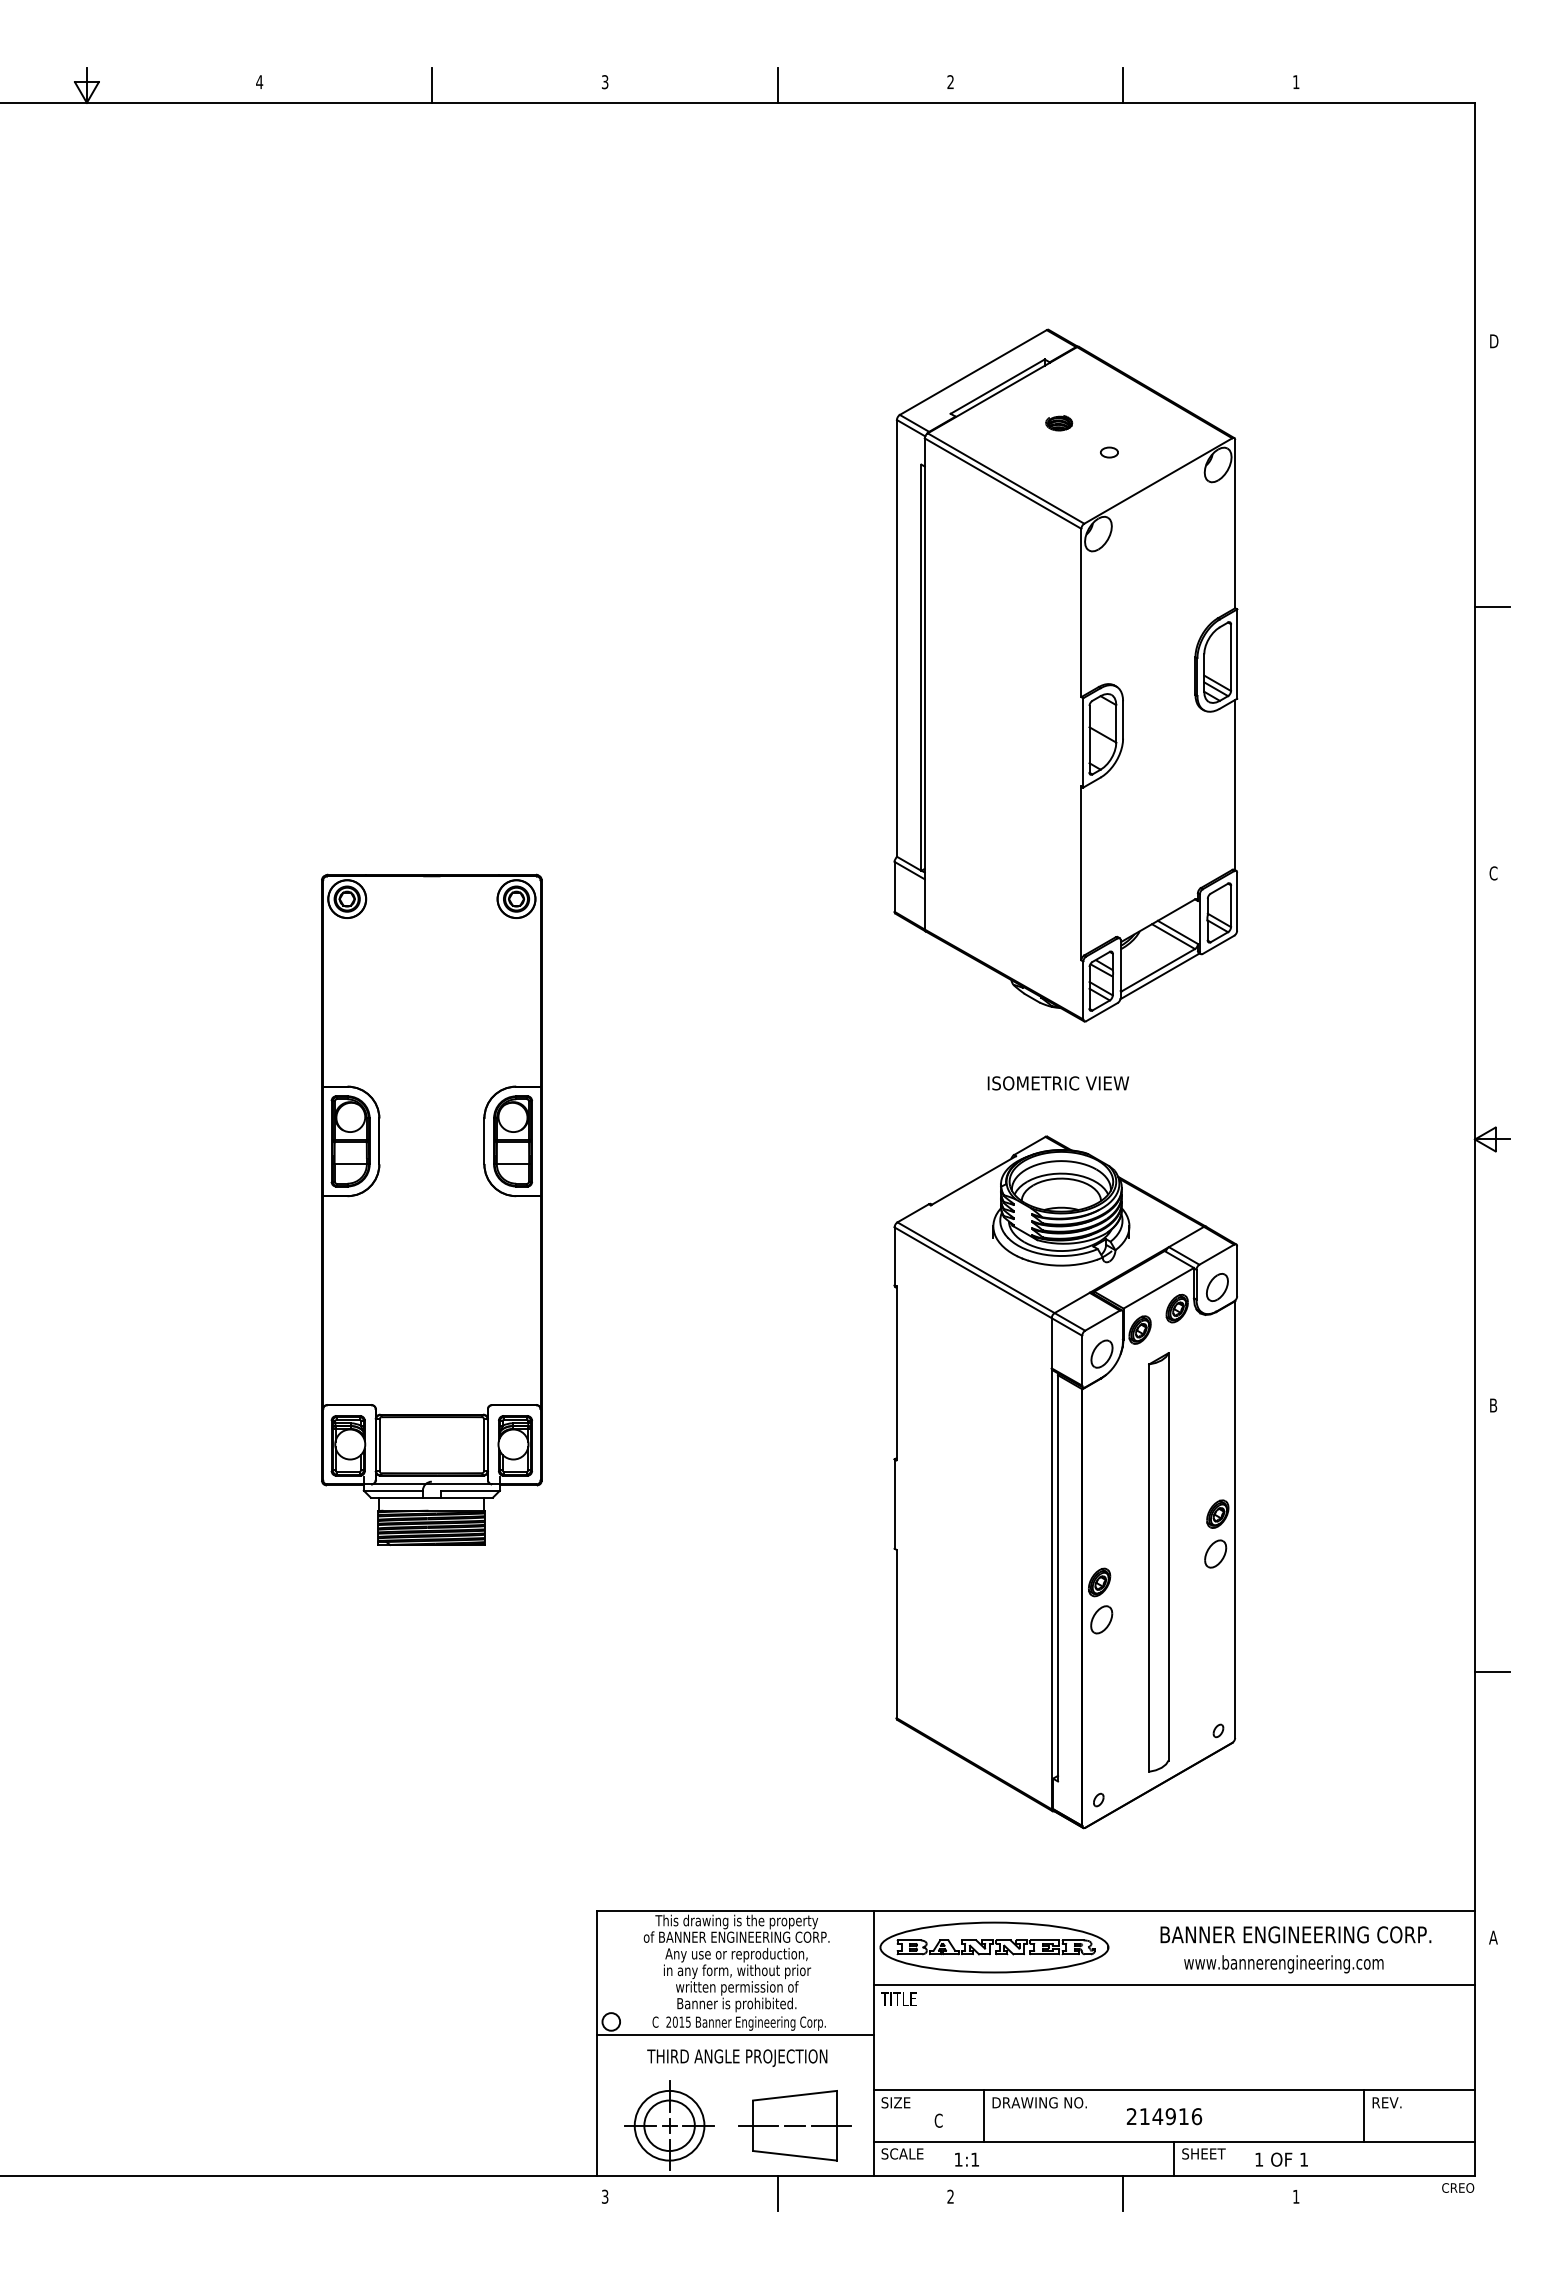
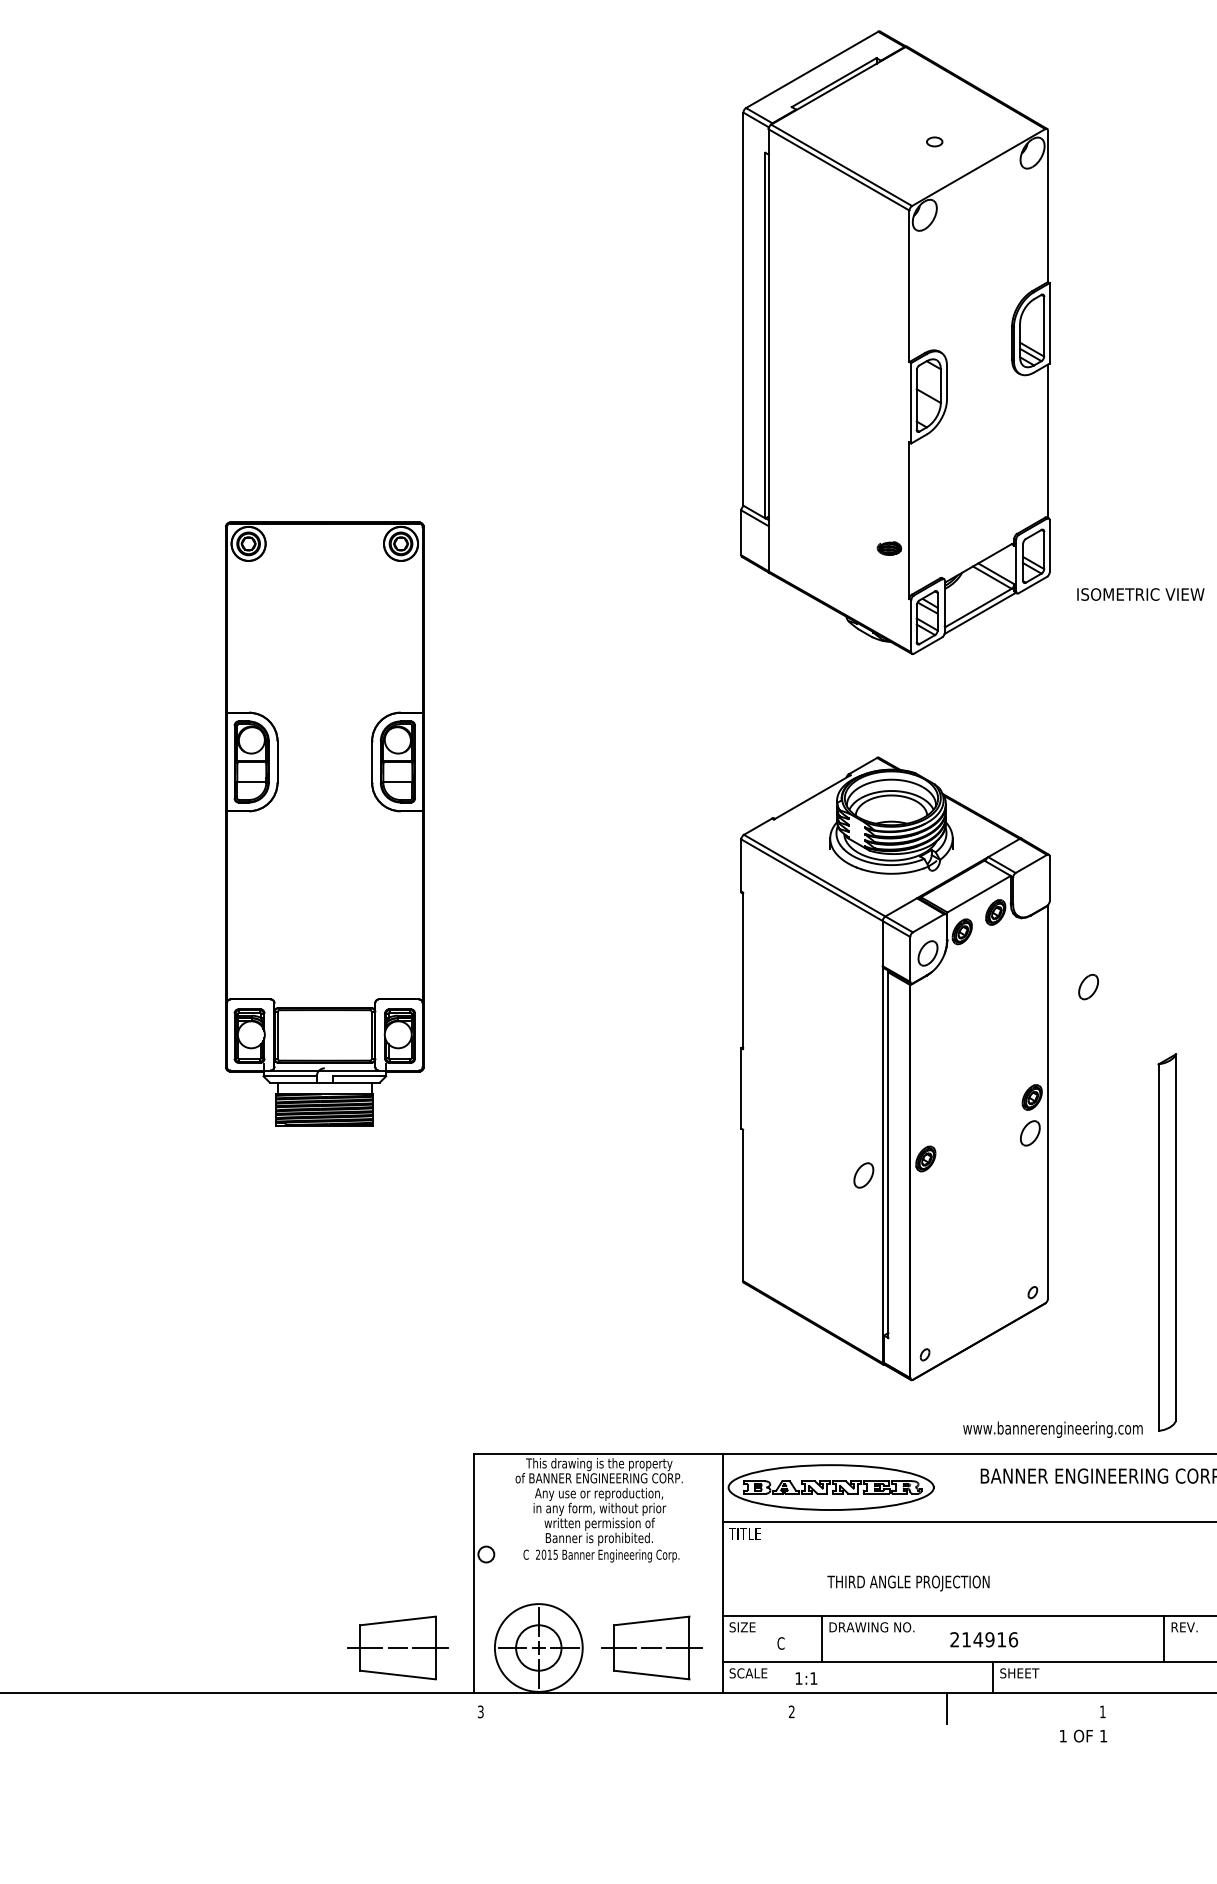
part: (1059, 423) -> (889, 548), moved
text: (1058, 1083) -> (1140, 594), moved
part: (1217, 1287) -> (1088, 987), moved
part: (1158, 1562) -> (1166, 1242), moved
part: (1101, 1619) -> (863, 1175), moved
text: (1283, 1964) -> (1052, 1429), moved
line: (735, 2035) -> (598, 1566), removed
text: (737, 2057) -> (908, 1582), moved
part: (512, 2125) -> (397, 1647), added
circle: (669, 2125) -> (538, 1647), size x1.4
text: (1281, 2159) -> (1083, 1735), moved
line: (777, 2193) -> (635, 1708), removed

